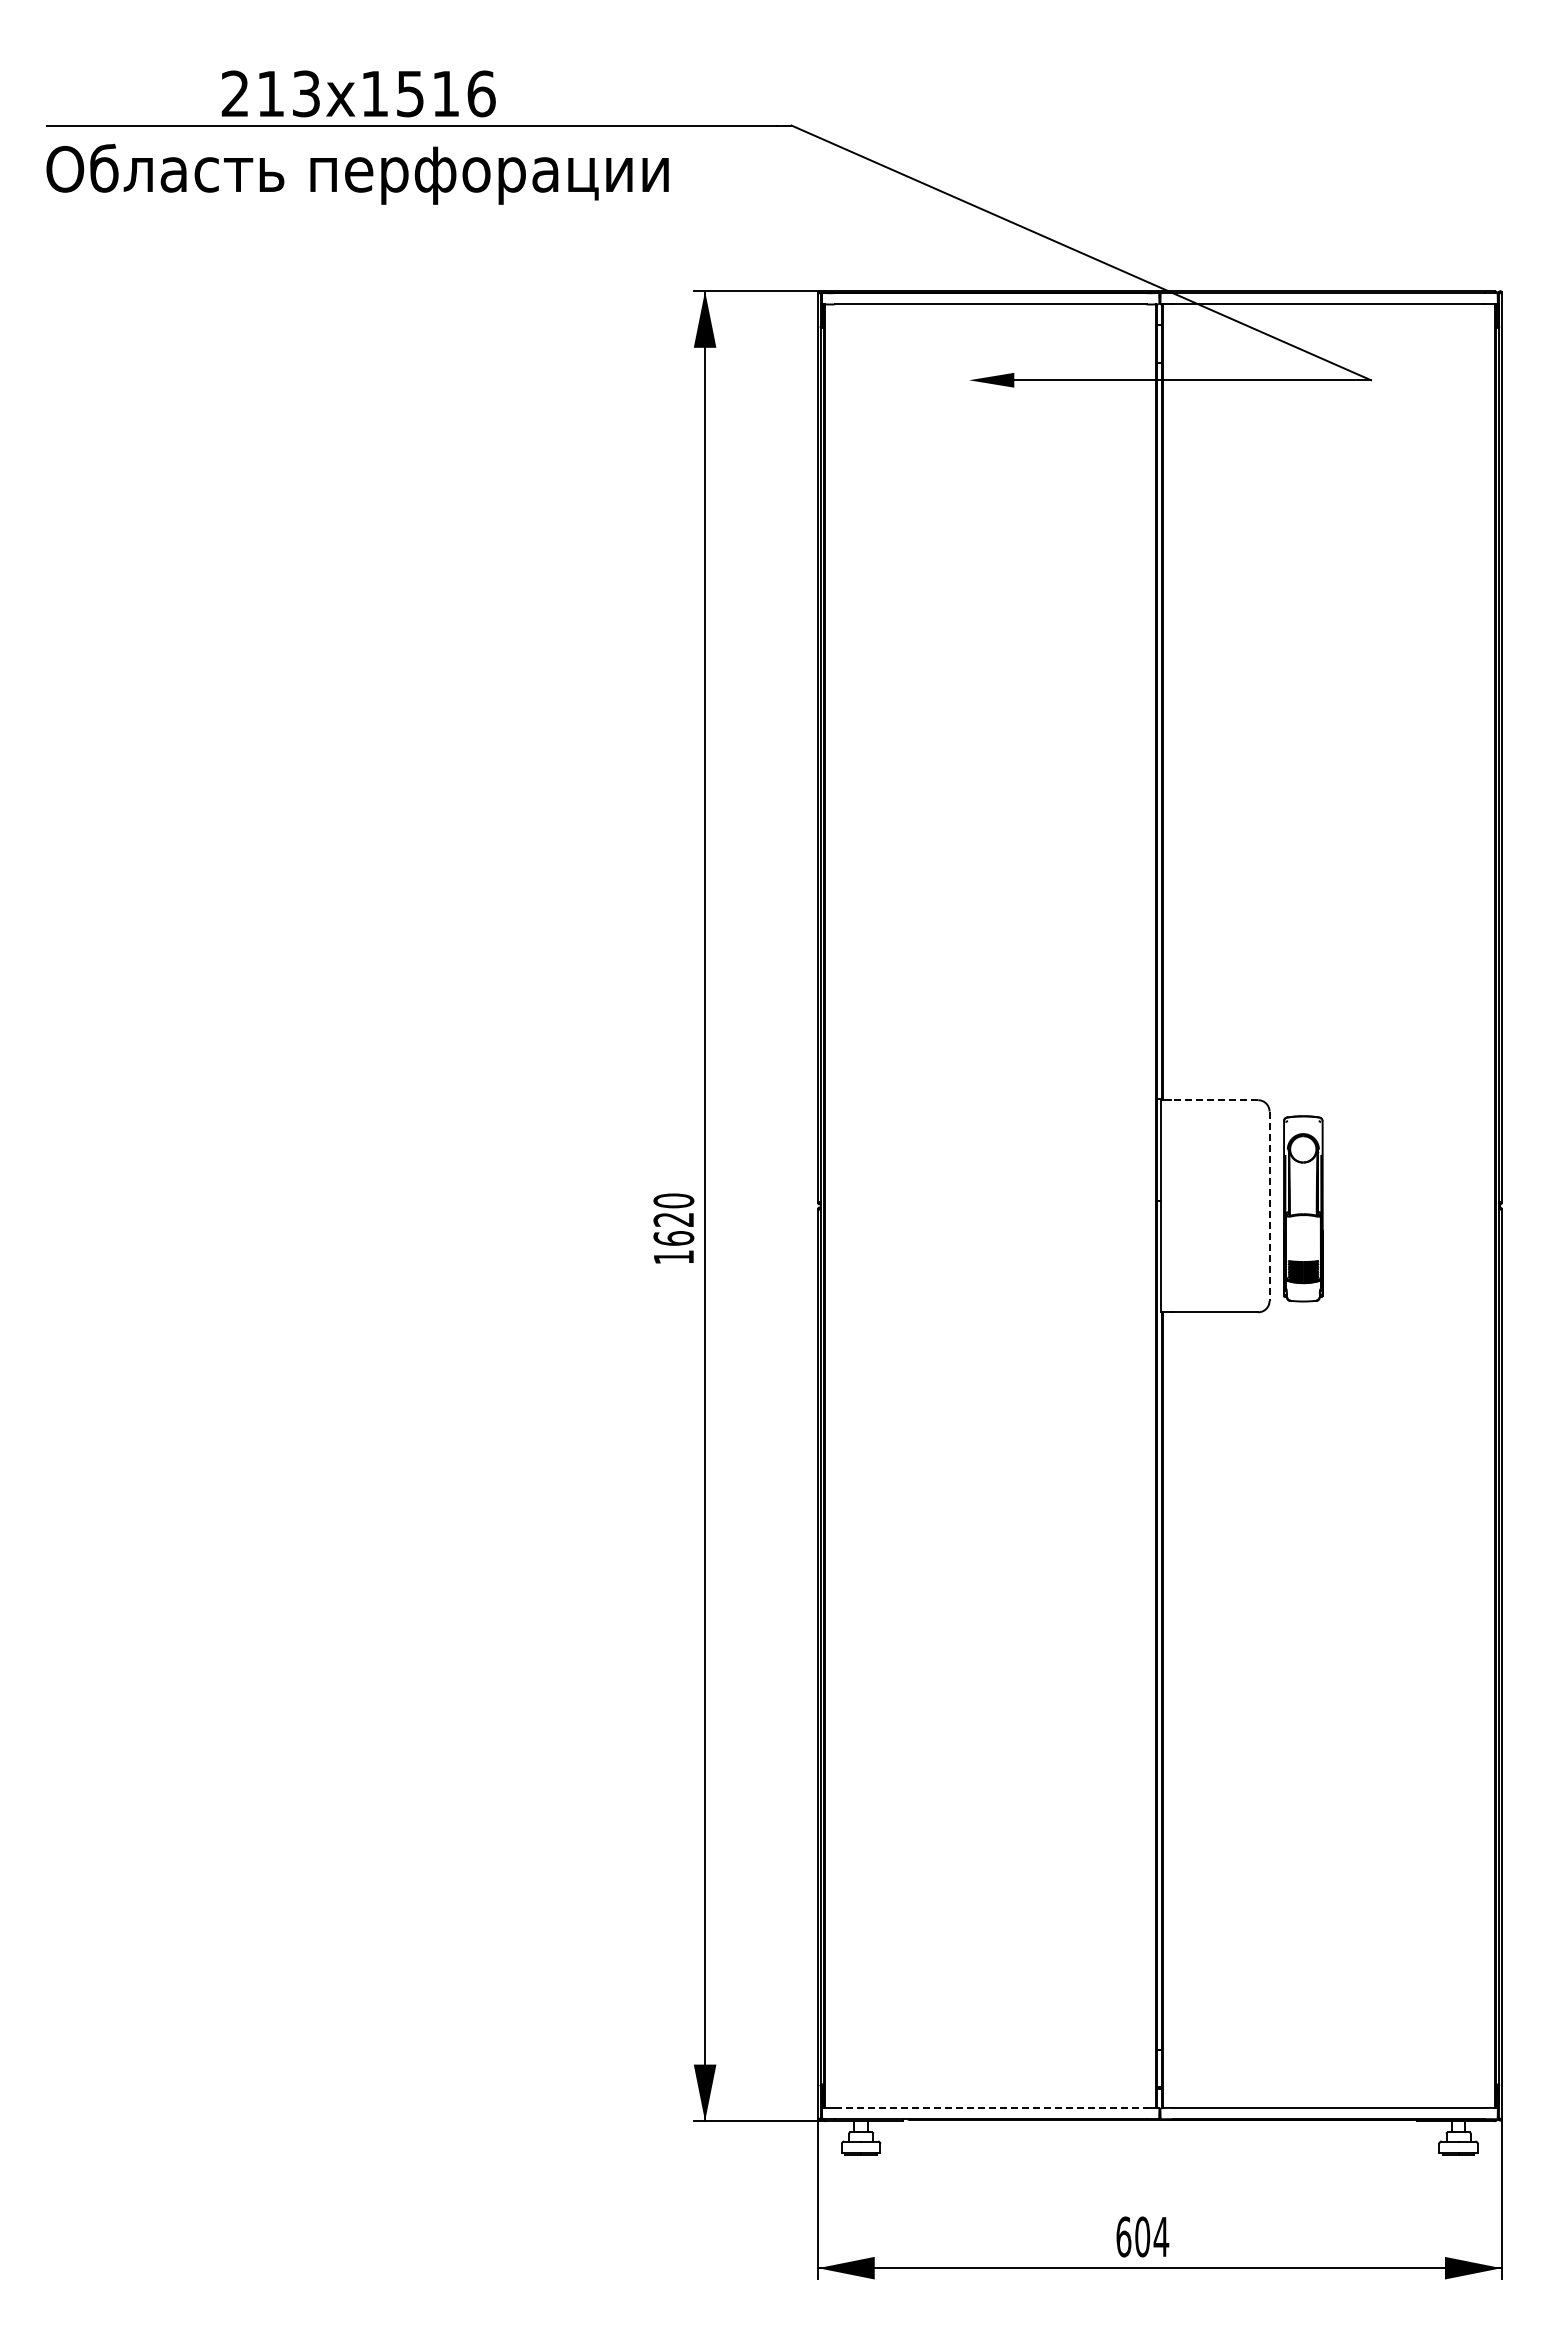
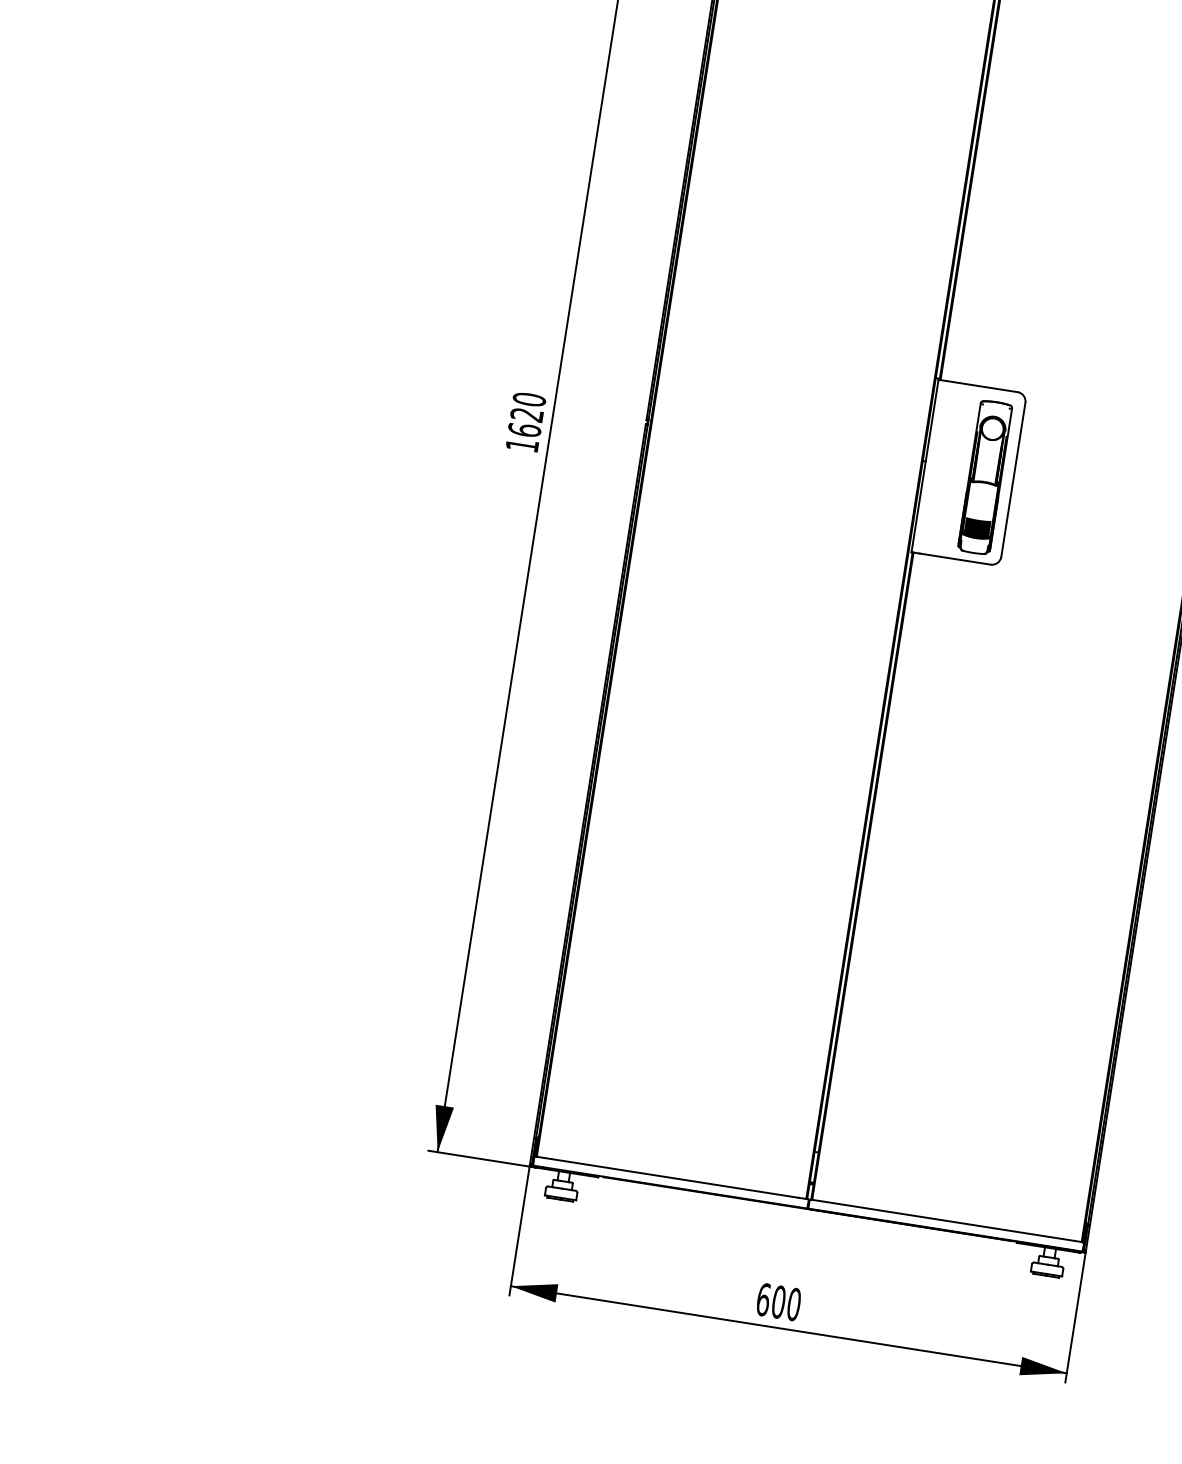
line: (1214, 1100) -> (982, 386), dashed -> solid
line: (1269, 1206) -> (1013, 480), dashed -> solid
part: (1303, 1208) -> (985, 477), moved
line: (991, 2108) -> (672, 1178), dashed -> solid
text: (1161, 2236) -> (794, 1304), 604 -> 600

